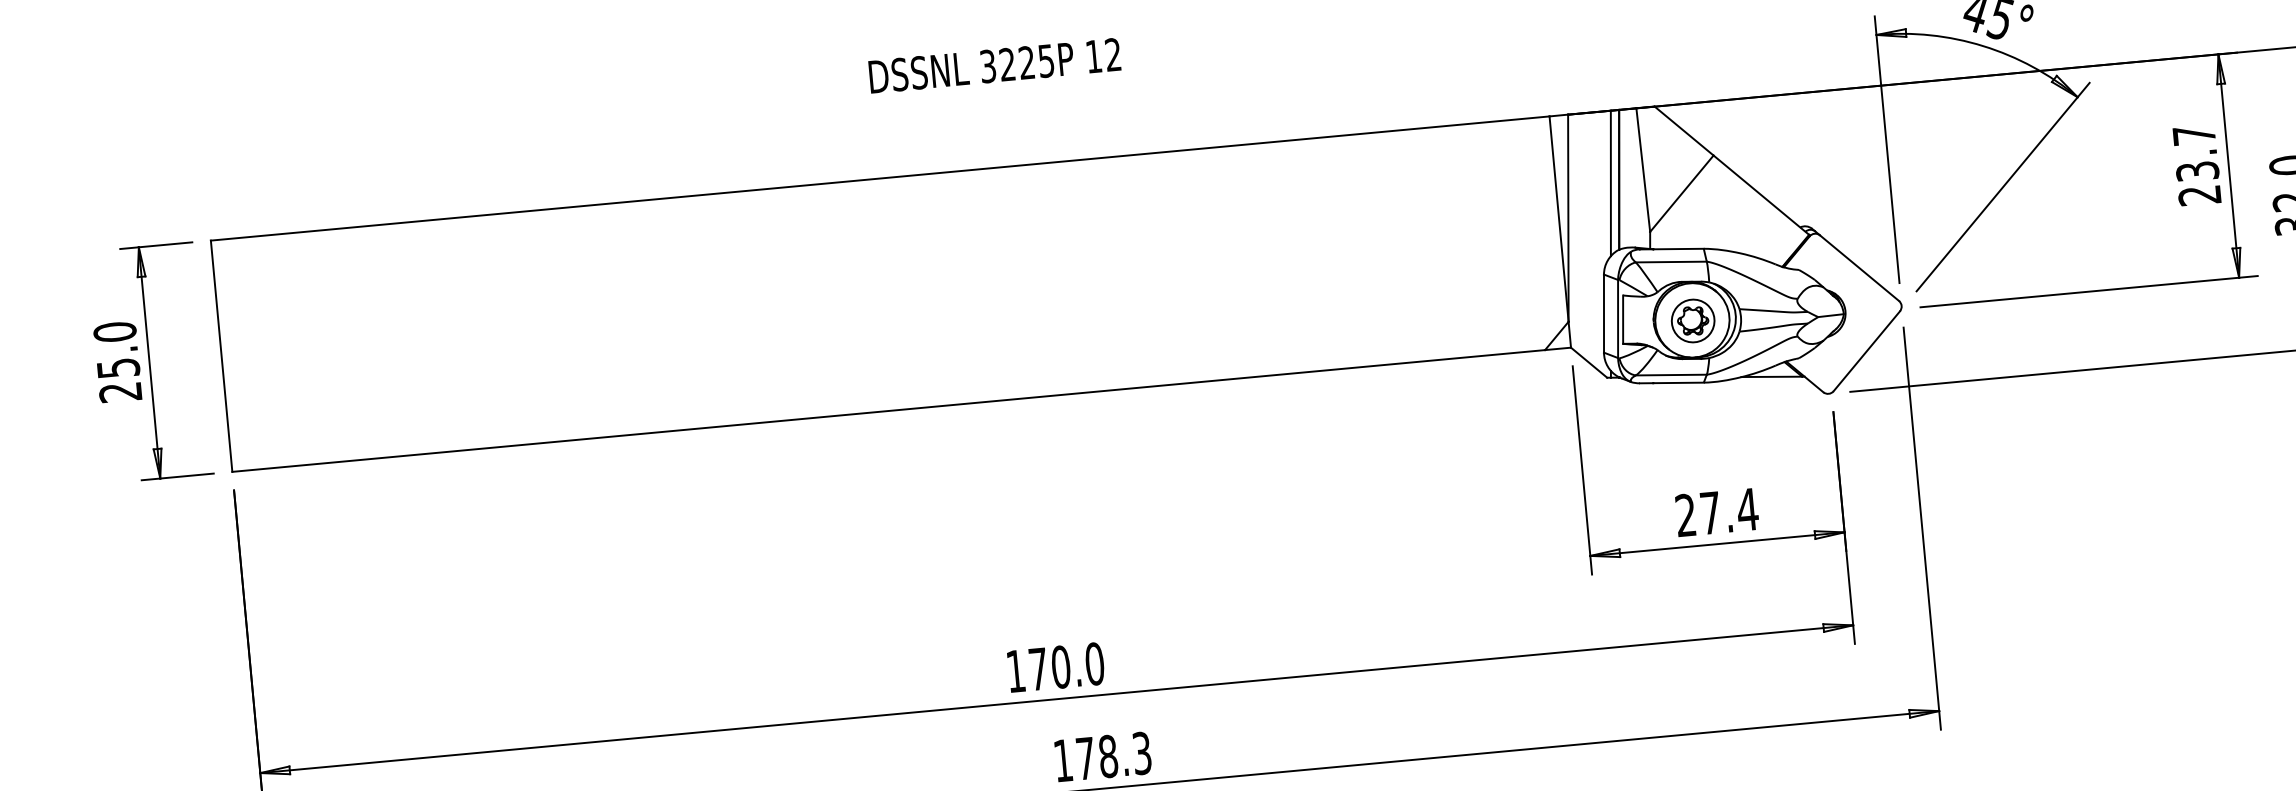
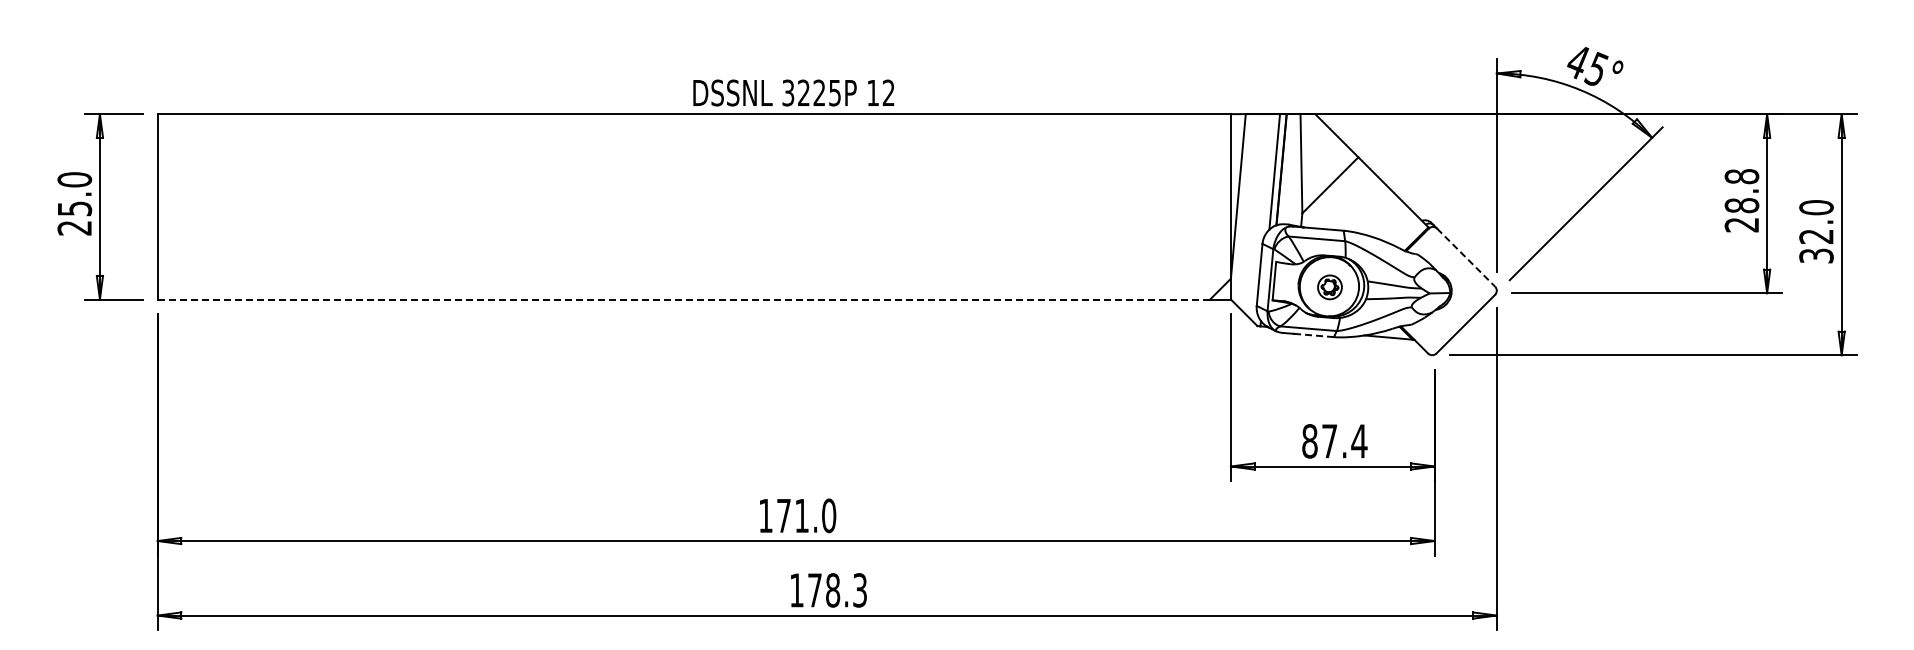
text: (994, 65) -> (793, 92), moved
text: (2195, 153) -> (1741, 191), 23.7 -> 28.8
line: (1860, 267) -> (1466, 257), solid -> dashed
part: (1692, 321) -> (1329, 287), size x0.7
line: (1678, 382) -> (1313, 335), solid -> dashed
line: (888, 410) -> (683, 299), solid -> dashed
text: (1685, 515) -> (1309, 441), 27.4 -> 87.4
text: (1061, 666) -> (802, 515), 170.0 -> 171.0

